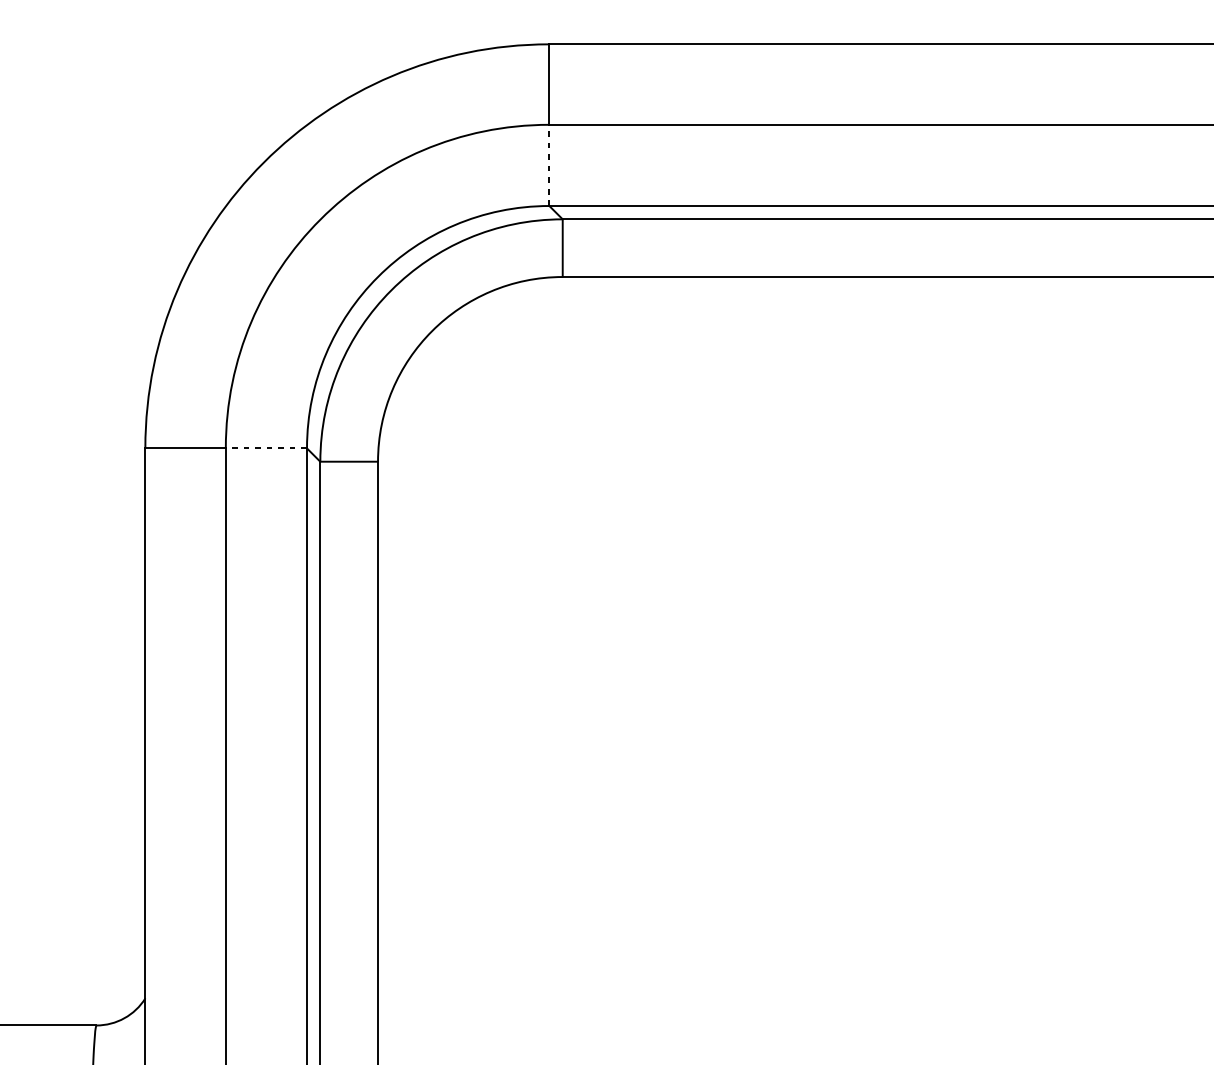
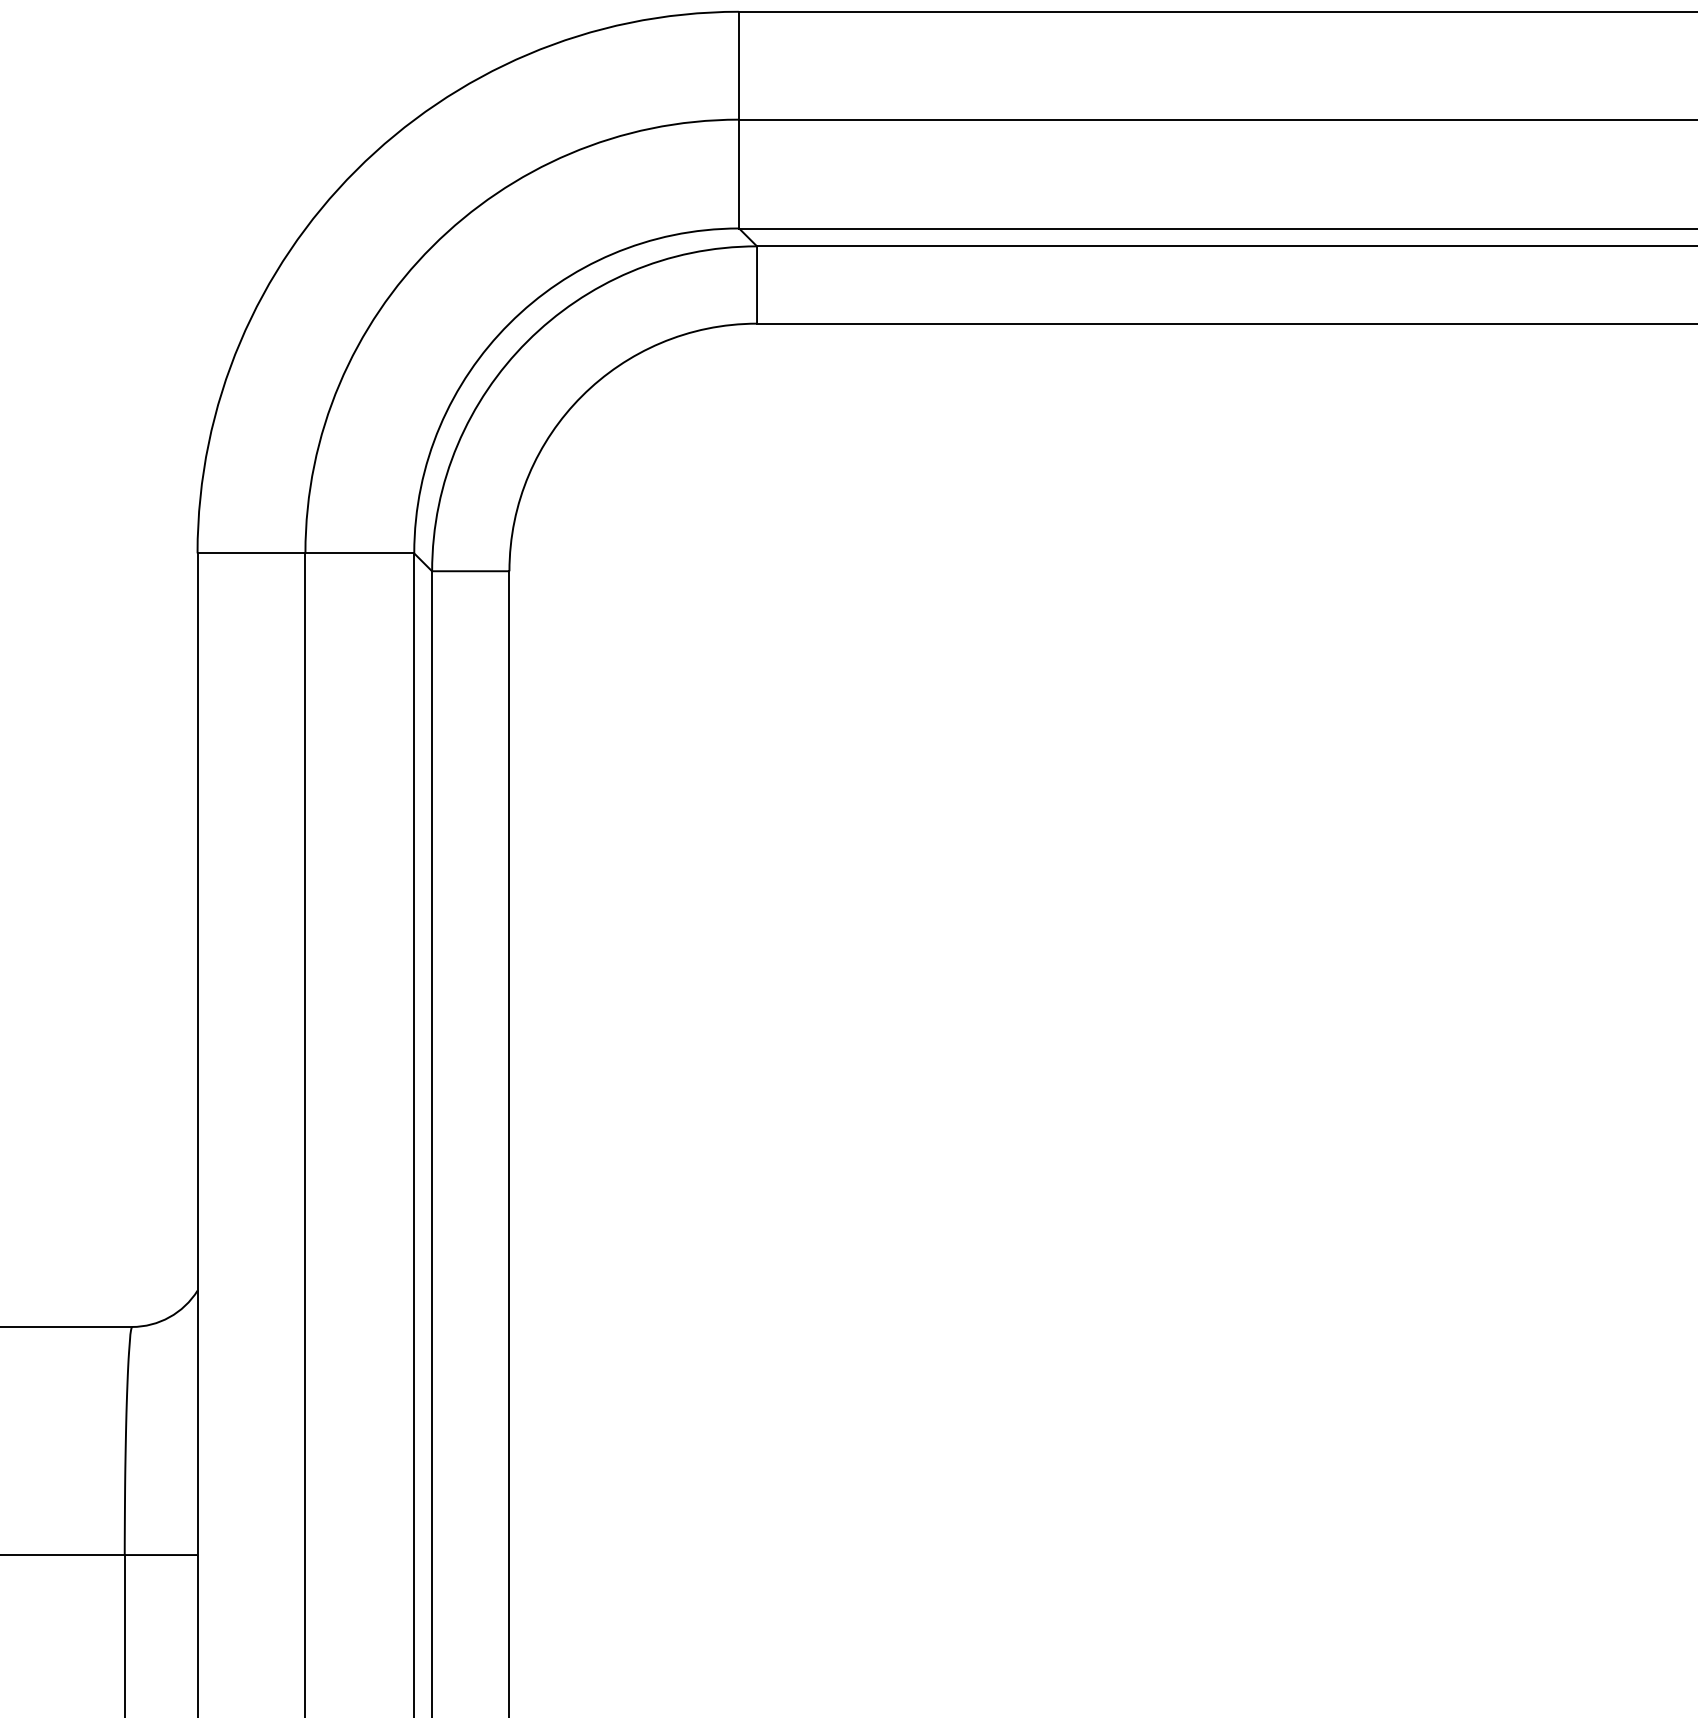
line: (548, 164) -> (738, 173), dashed -> solid
line: (266, 447) -> (359, 552), dashed -> solid

